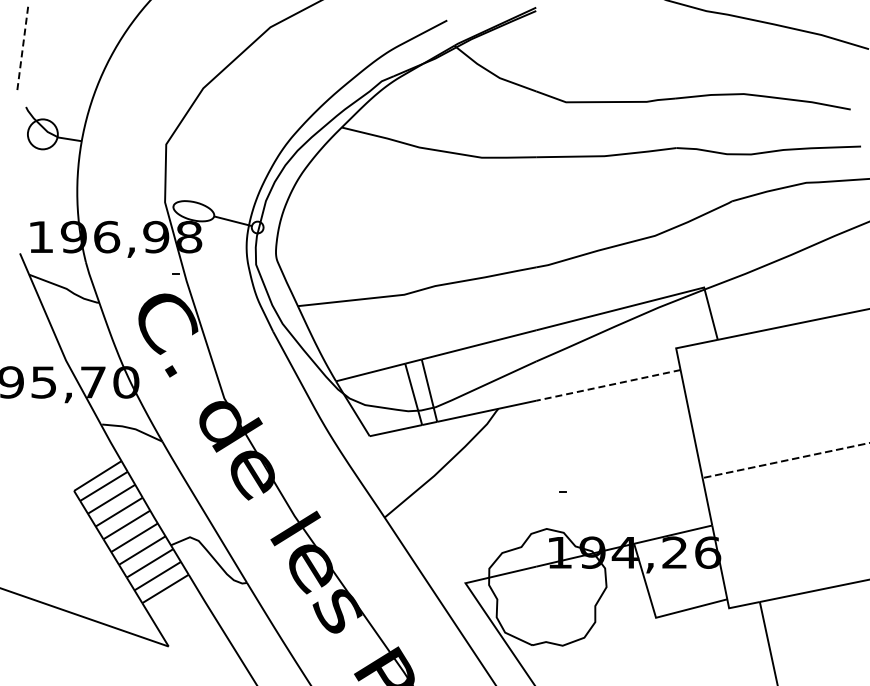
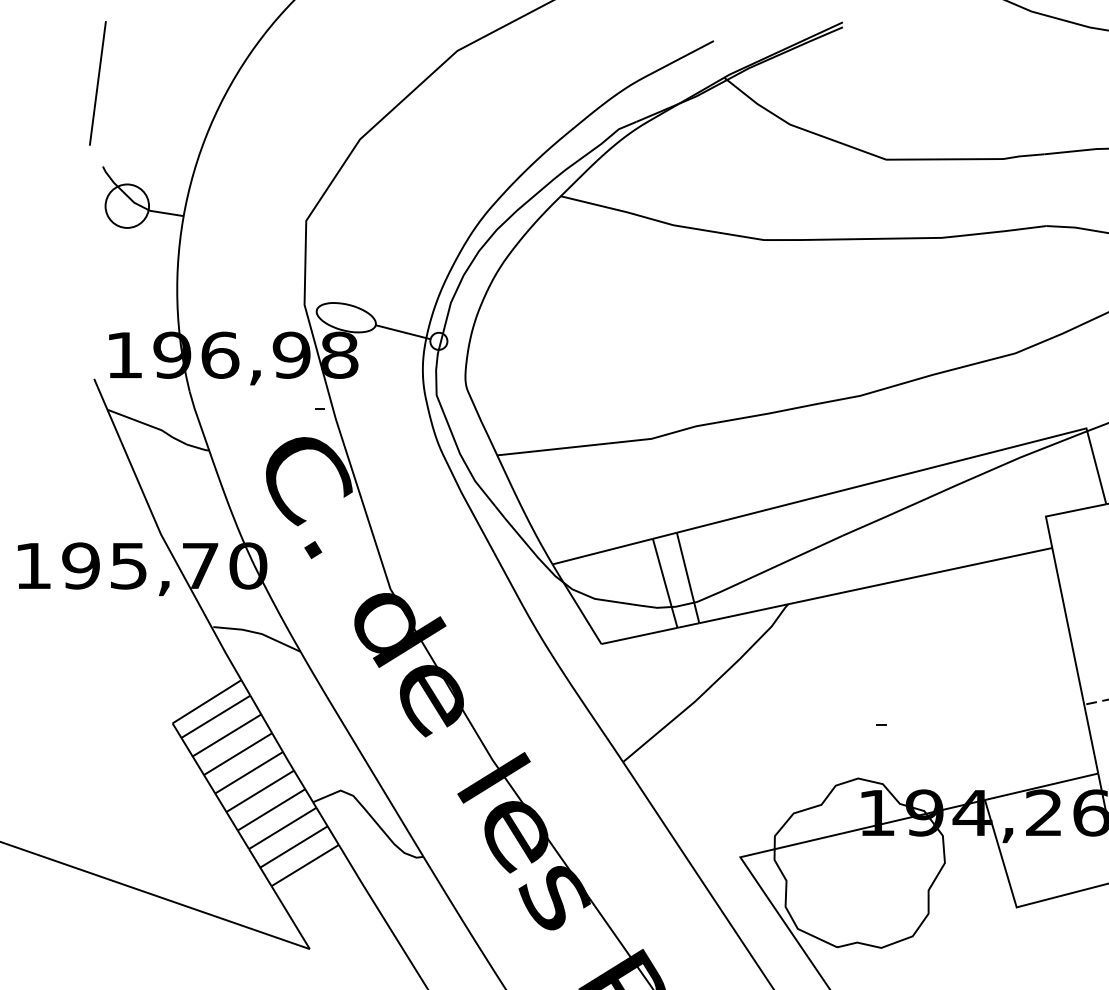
line: (22, 50) -> (97, 84), dashed -> solid
line: (608, 385) -> (947, 570), dashed -> solid

